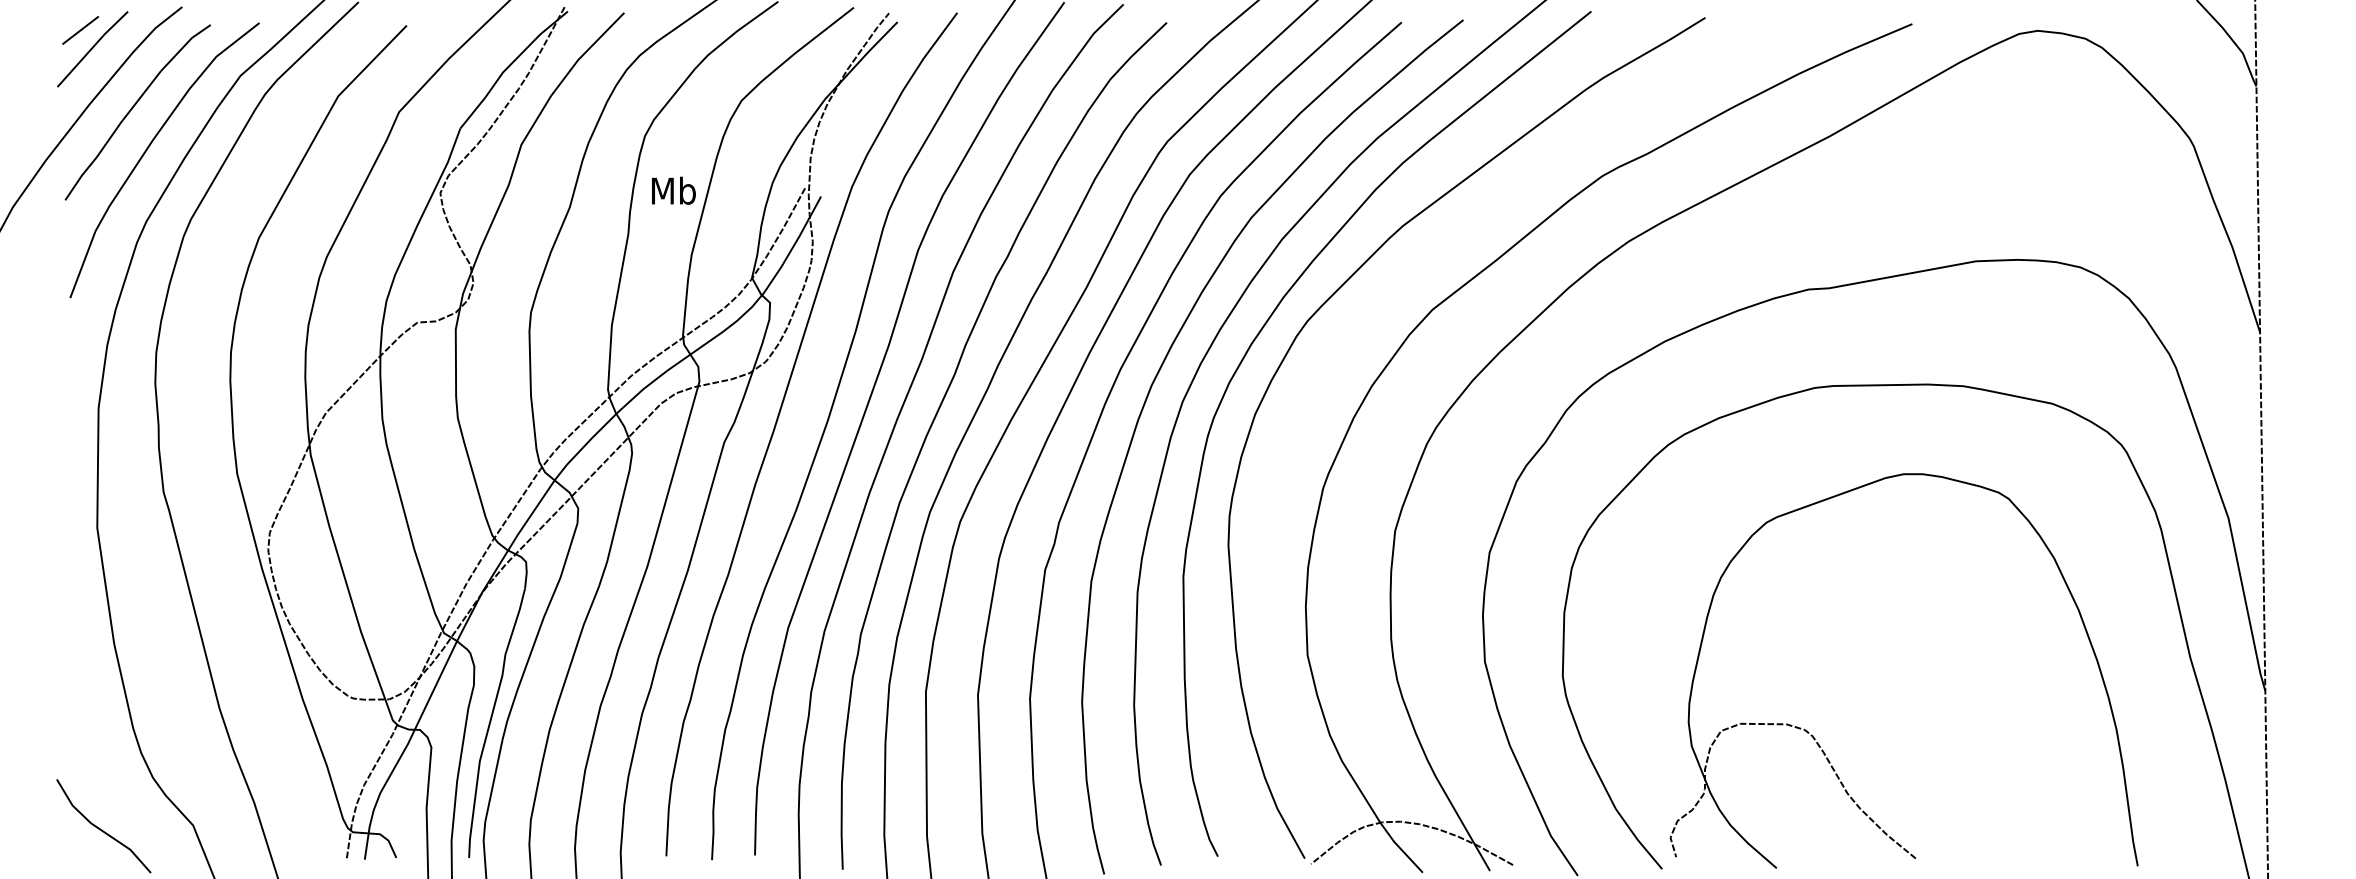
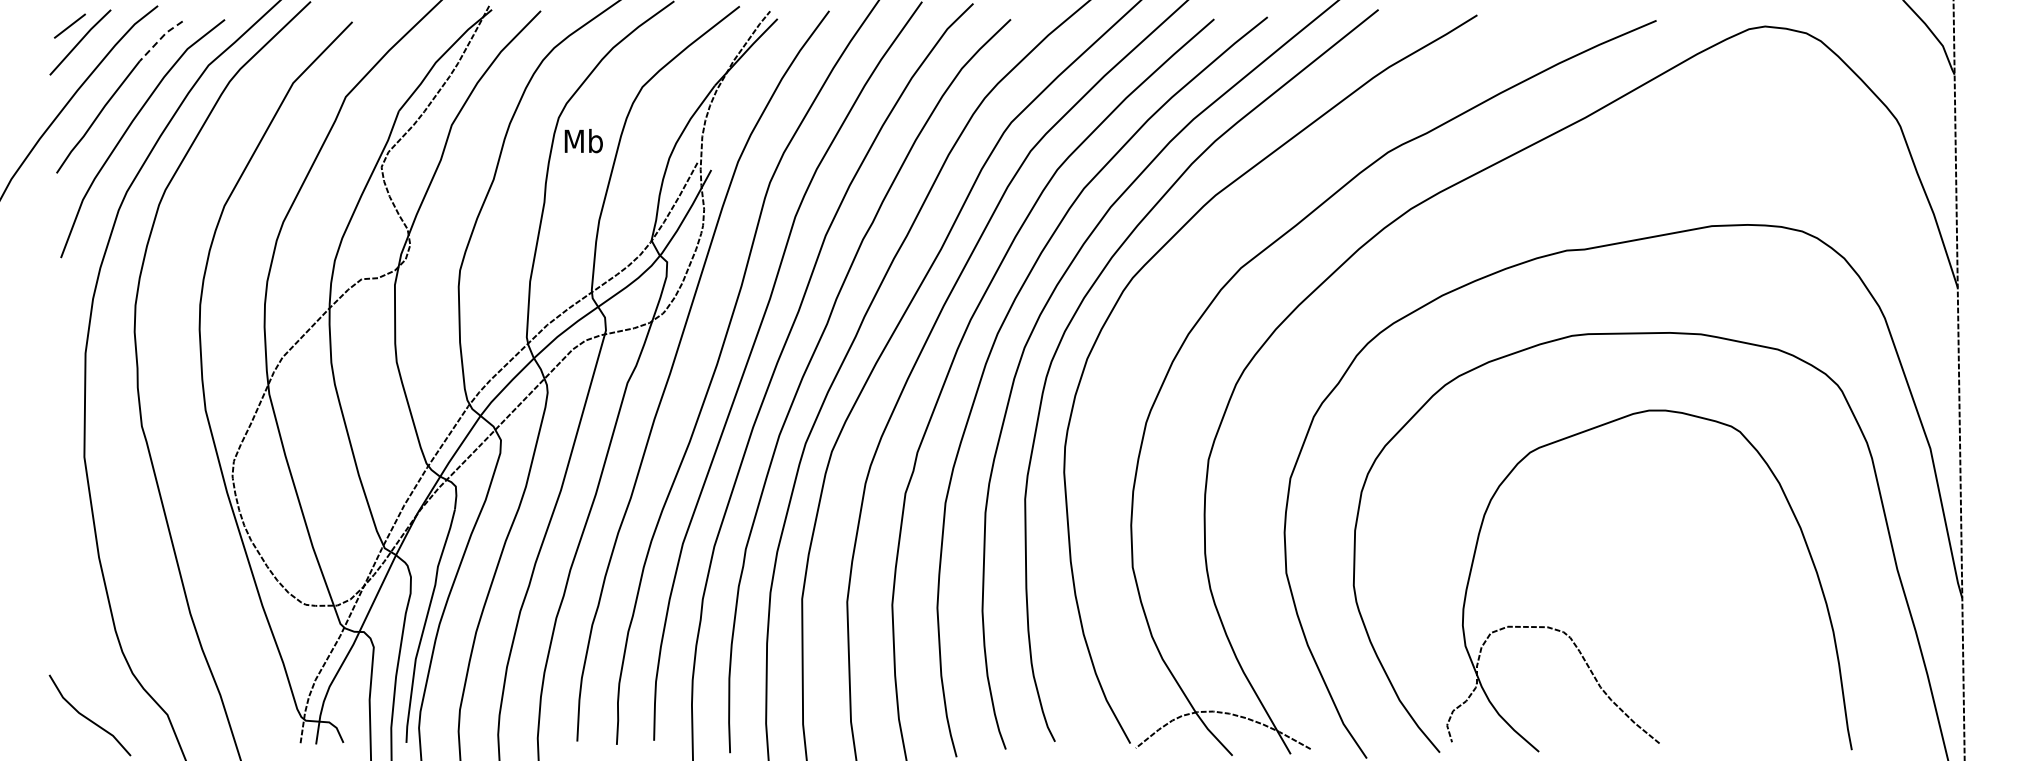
line: (183, 45) -> (159, 39), solid -> dashed
text: (673, 191) -> (583, 141), moved

